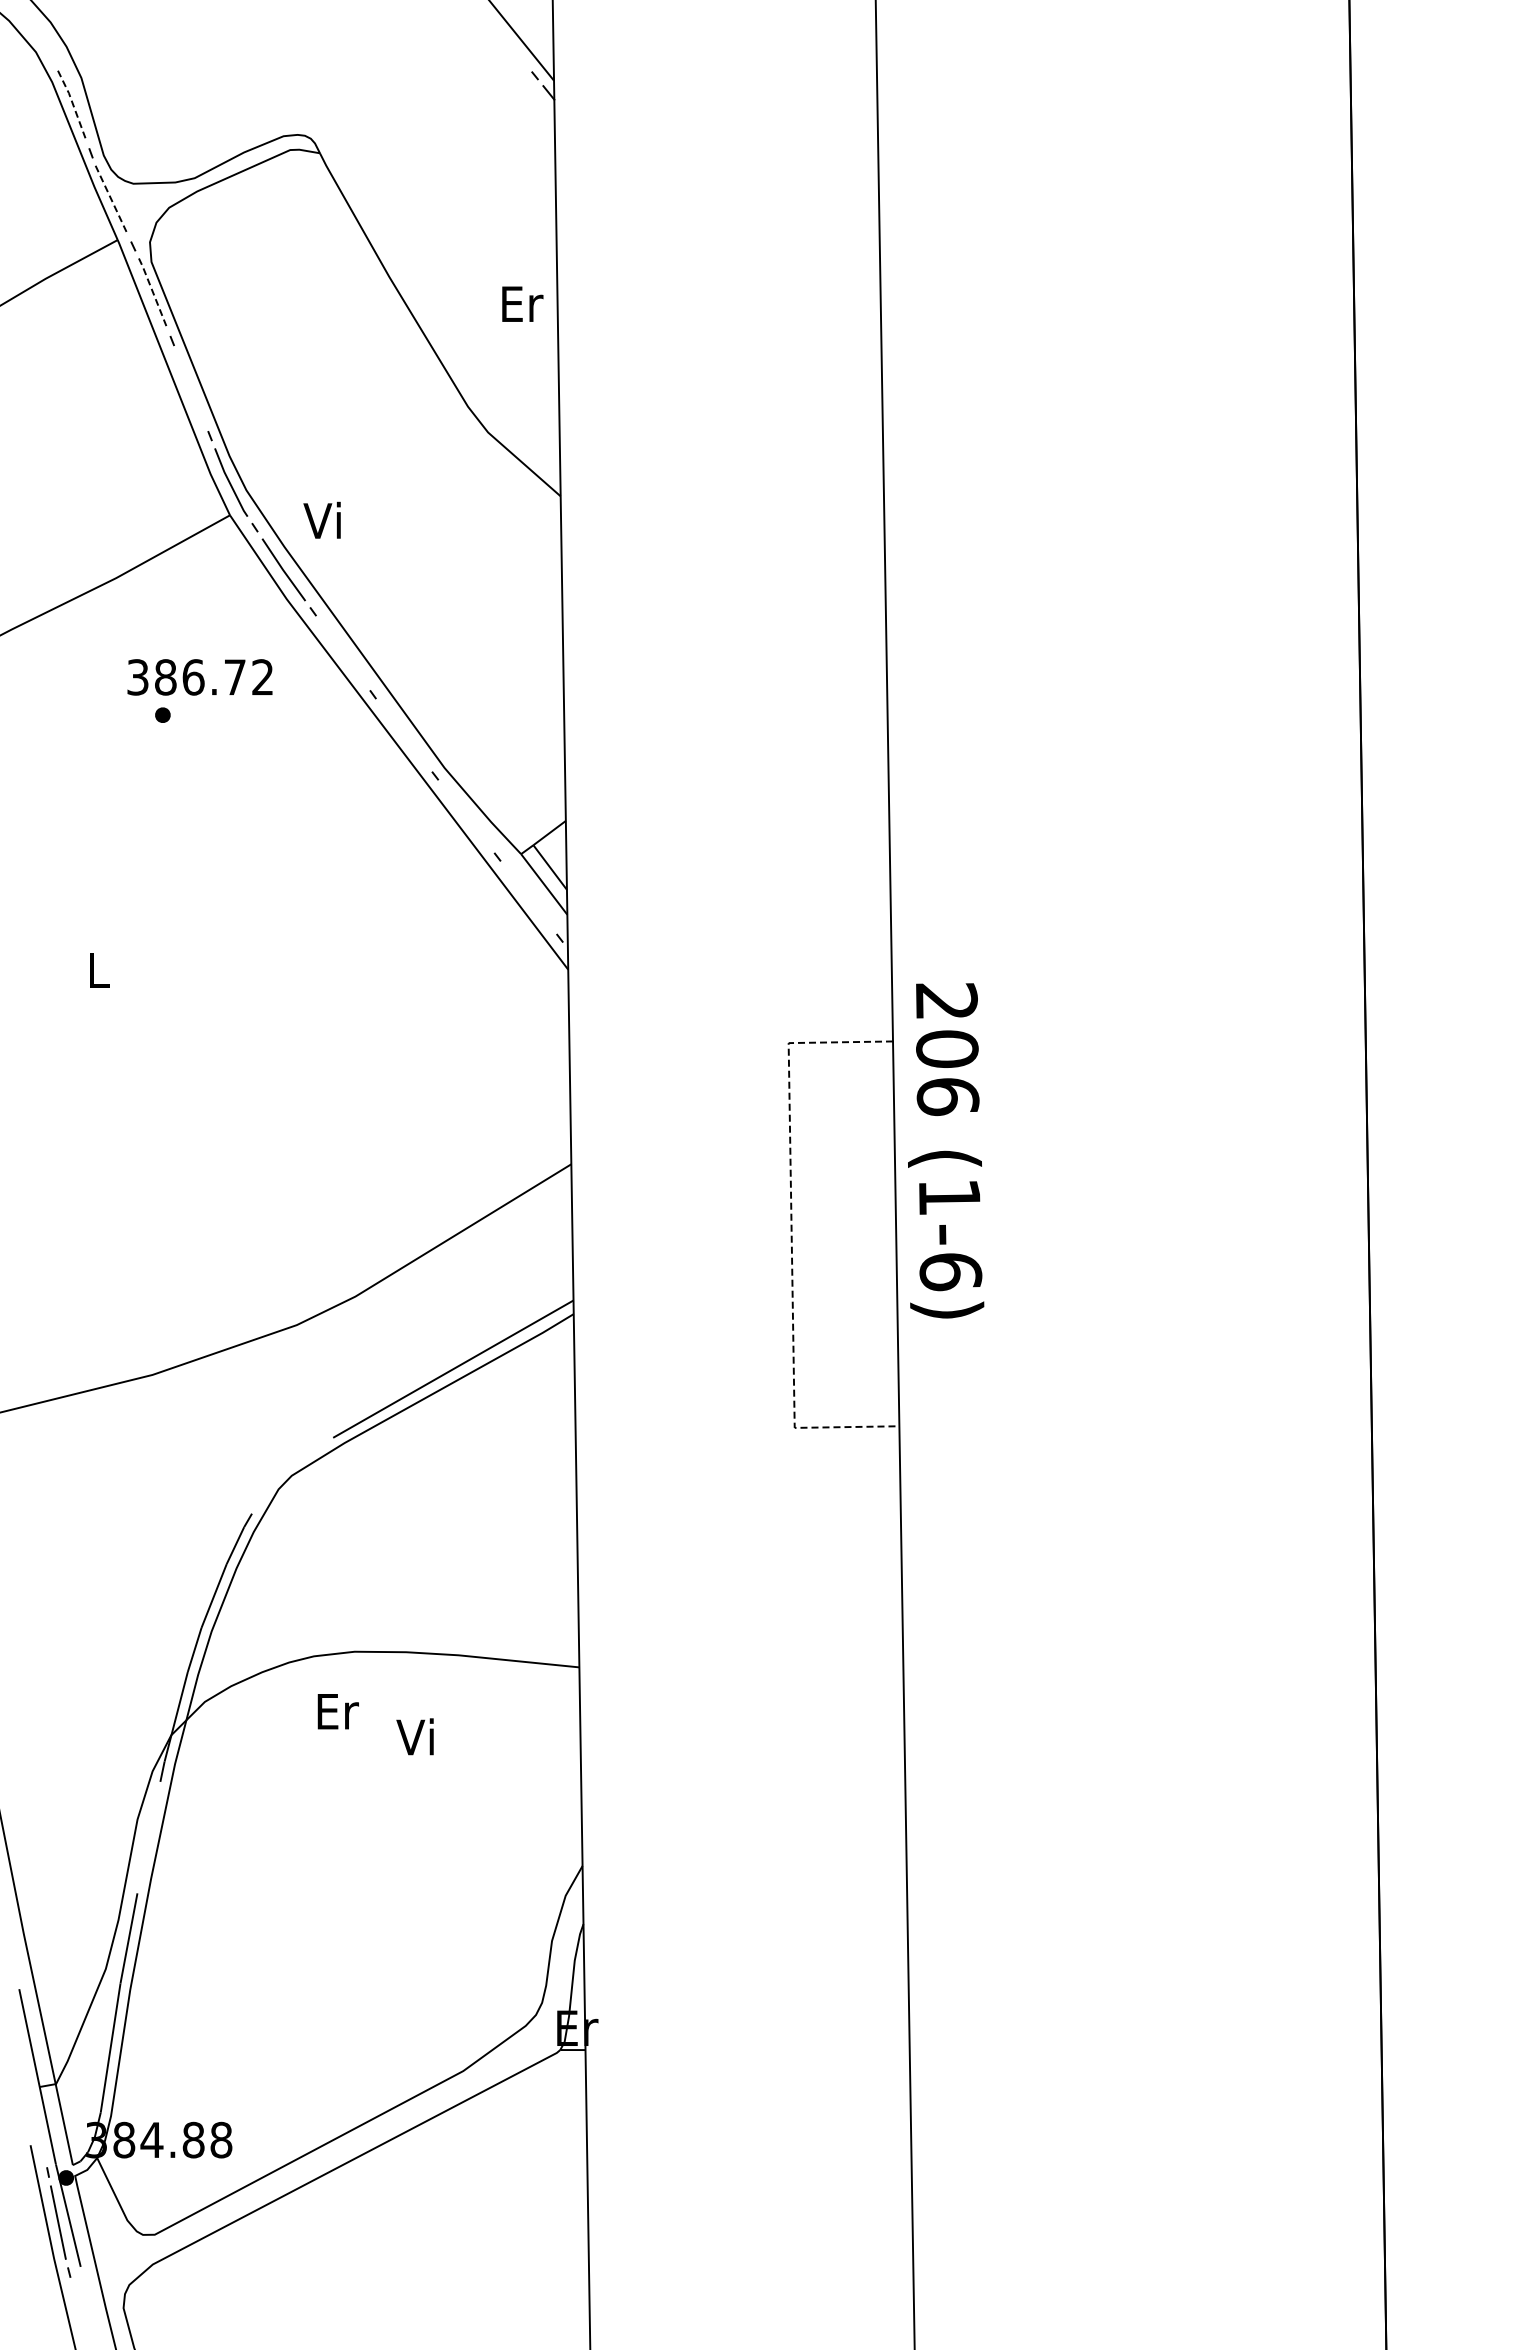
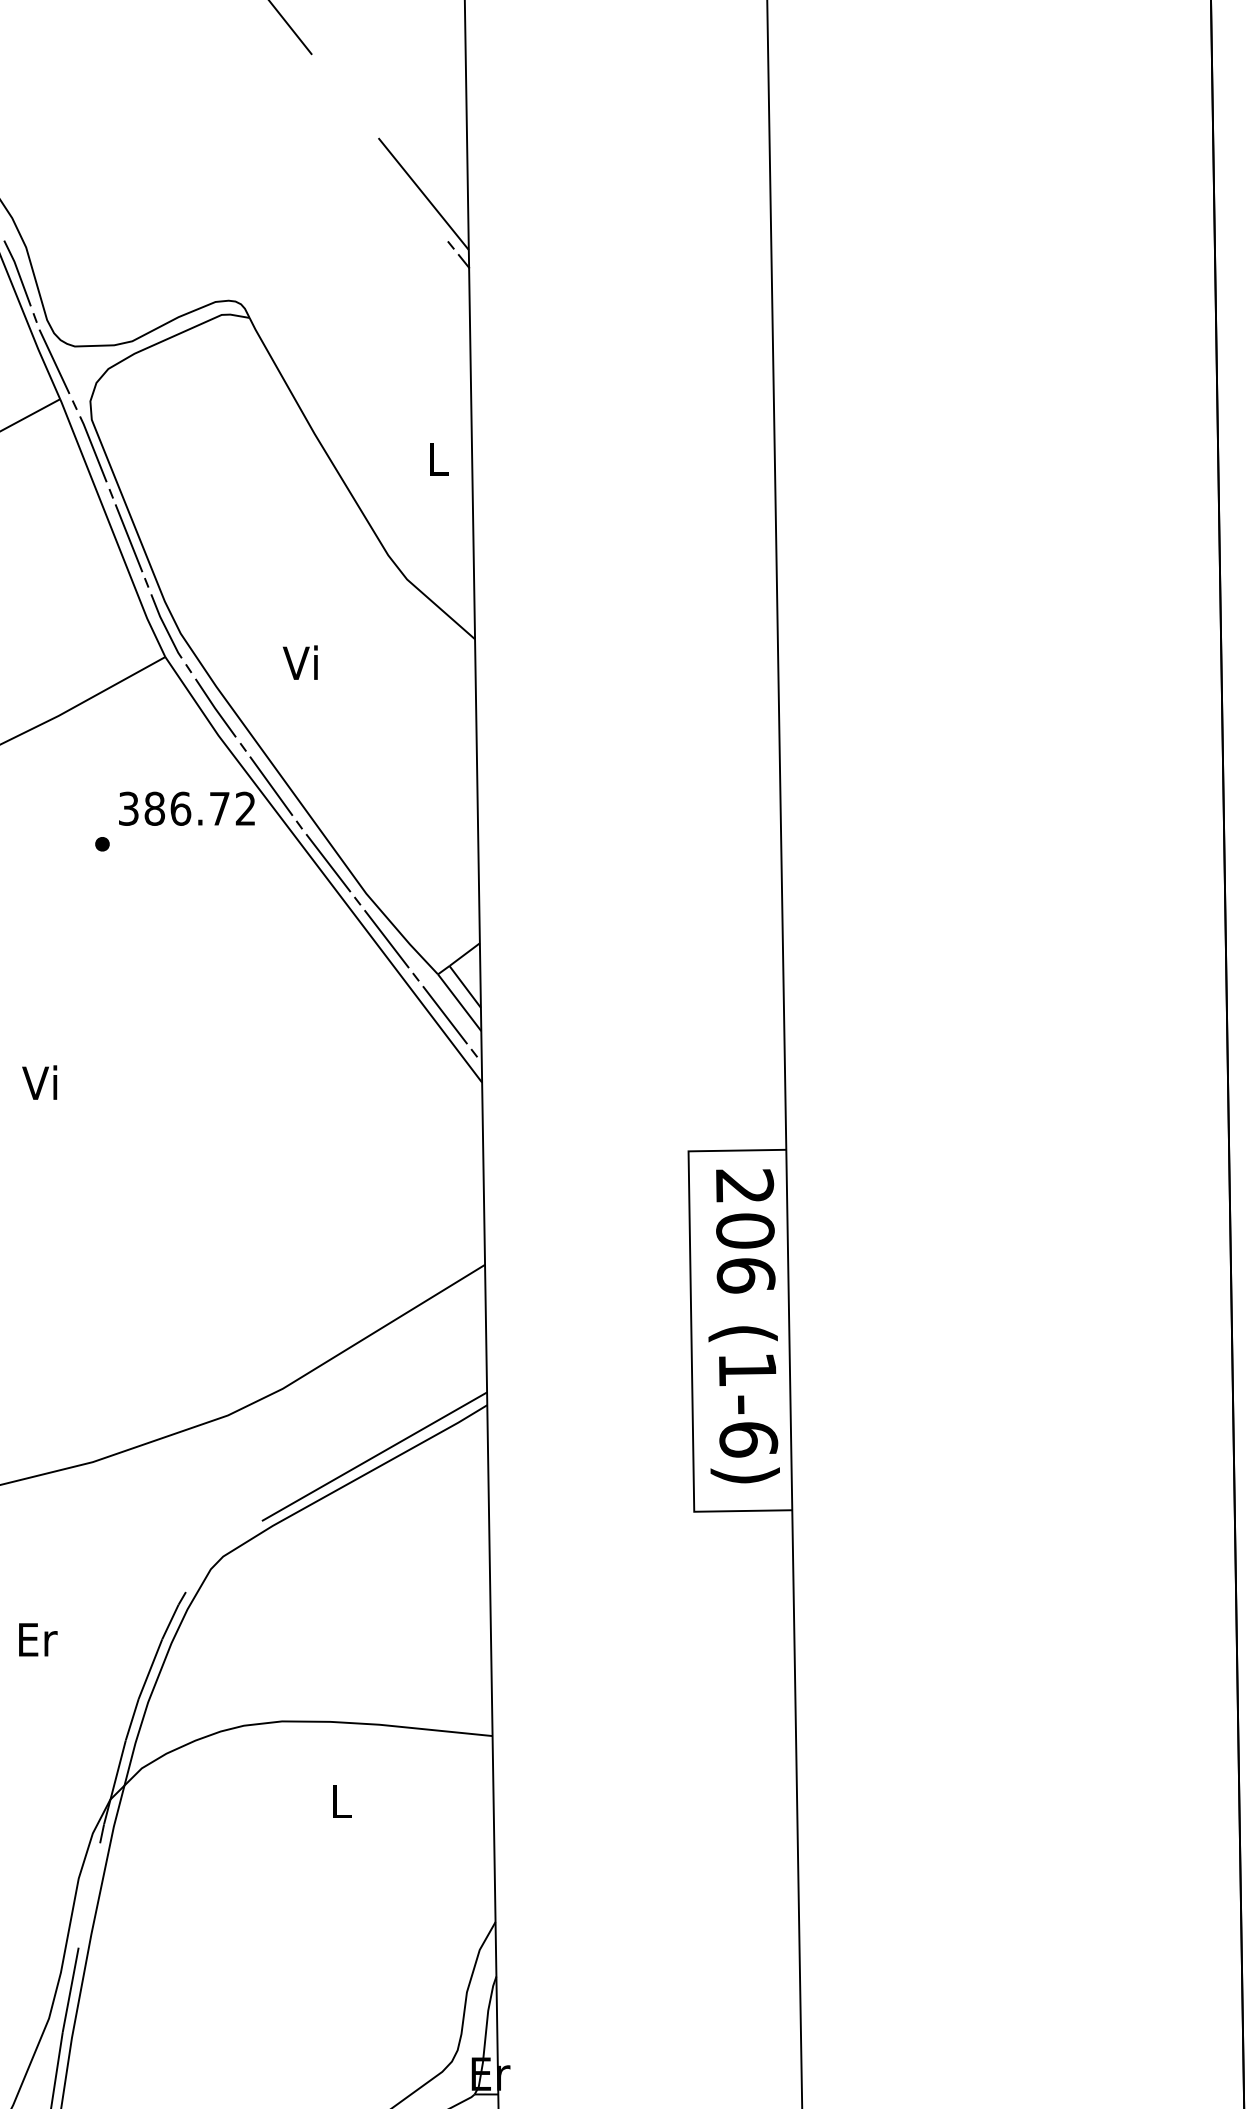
line: (73, 104) -> (18, 272), dashed -> solid
line: (111, 199) -> (54, 361), dashed -> solid
line: (153, 292) -> (93, 448), dashed -> solid
text: (522, 303) -> (439, 458), Er -> L
line: (191, 388) -> (129, 538), added
text: (321, 519) -> (299, 661), moved
line: (343, 652) -> (271, 785), added
text: (199, 677) -> (186, 808), moved
line: (404, 735) -> (328, 863), added
line: (466, 816) -> (386, 939), added
line: (528, 897) -> (444, 1014), added
text: (95, 969) -> (39, 1082), L -> Vi
text: (946, 1150) -> (744, 1325), moved
line: (791, 1236) -> (691, 1332), dashed -> solid
text: (337, 1711) -> (37, 1639), moved
text: (414, 1736) -> (338, 1800), Vi -> L

